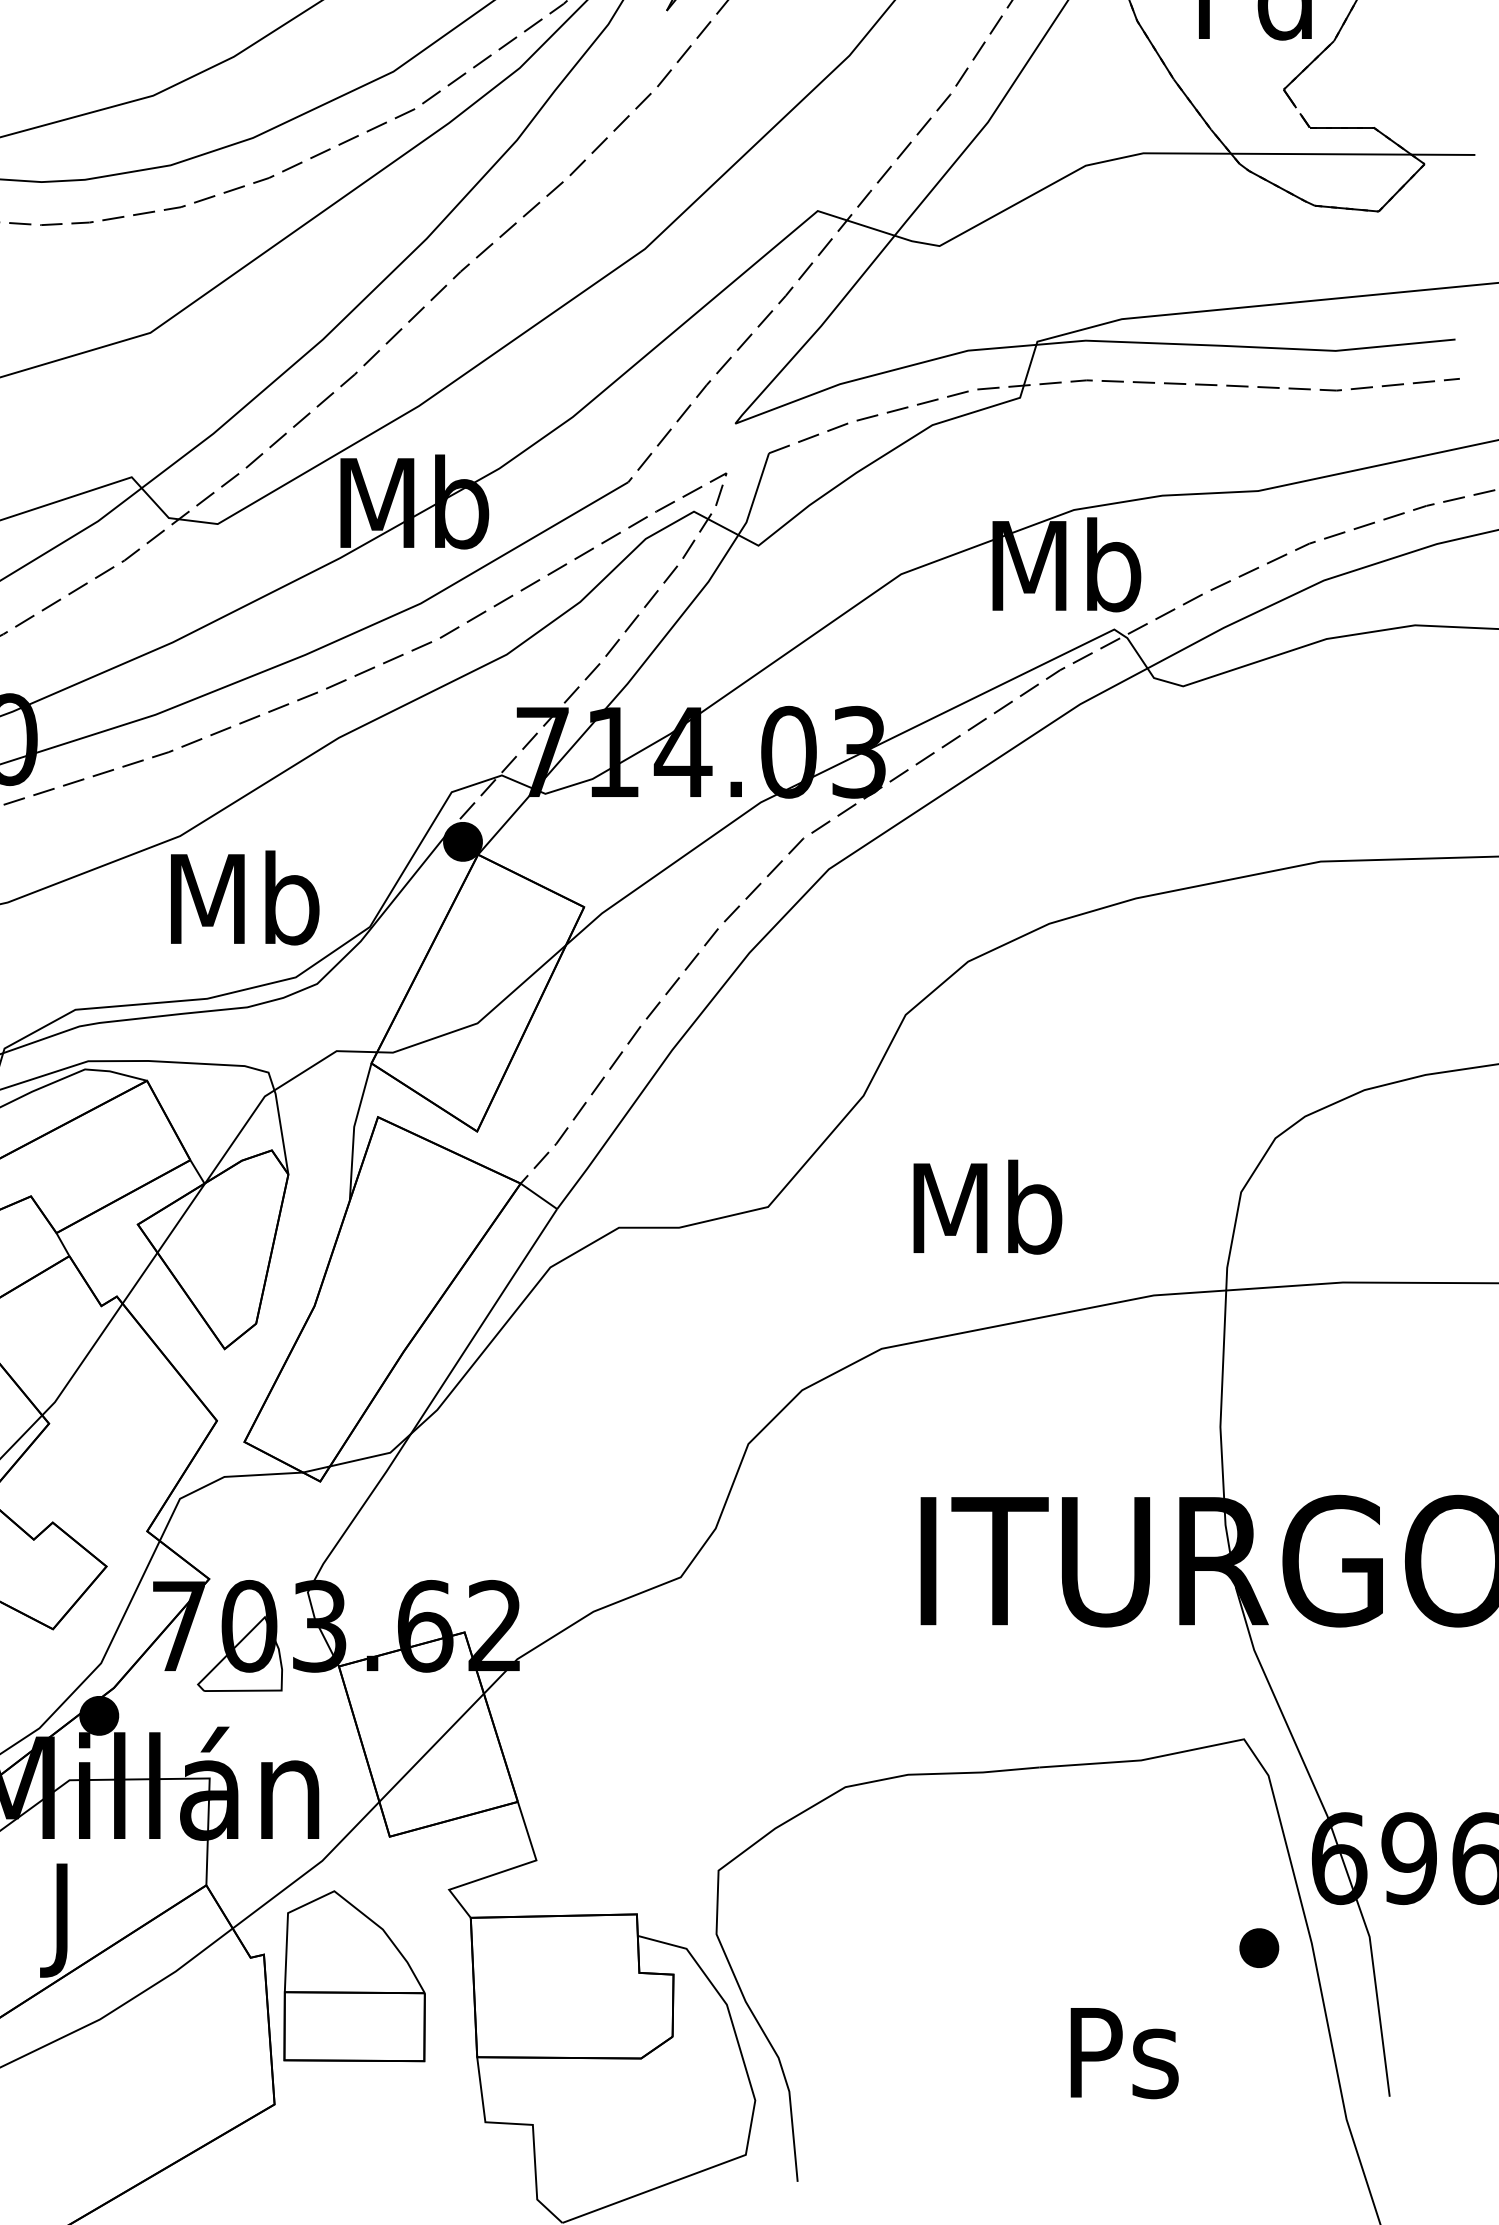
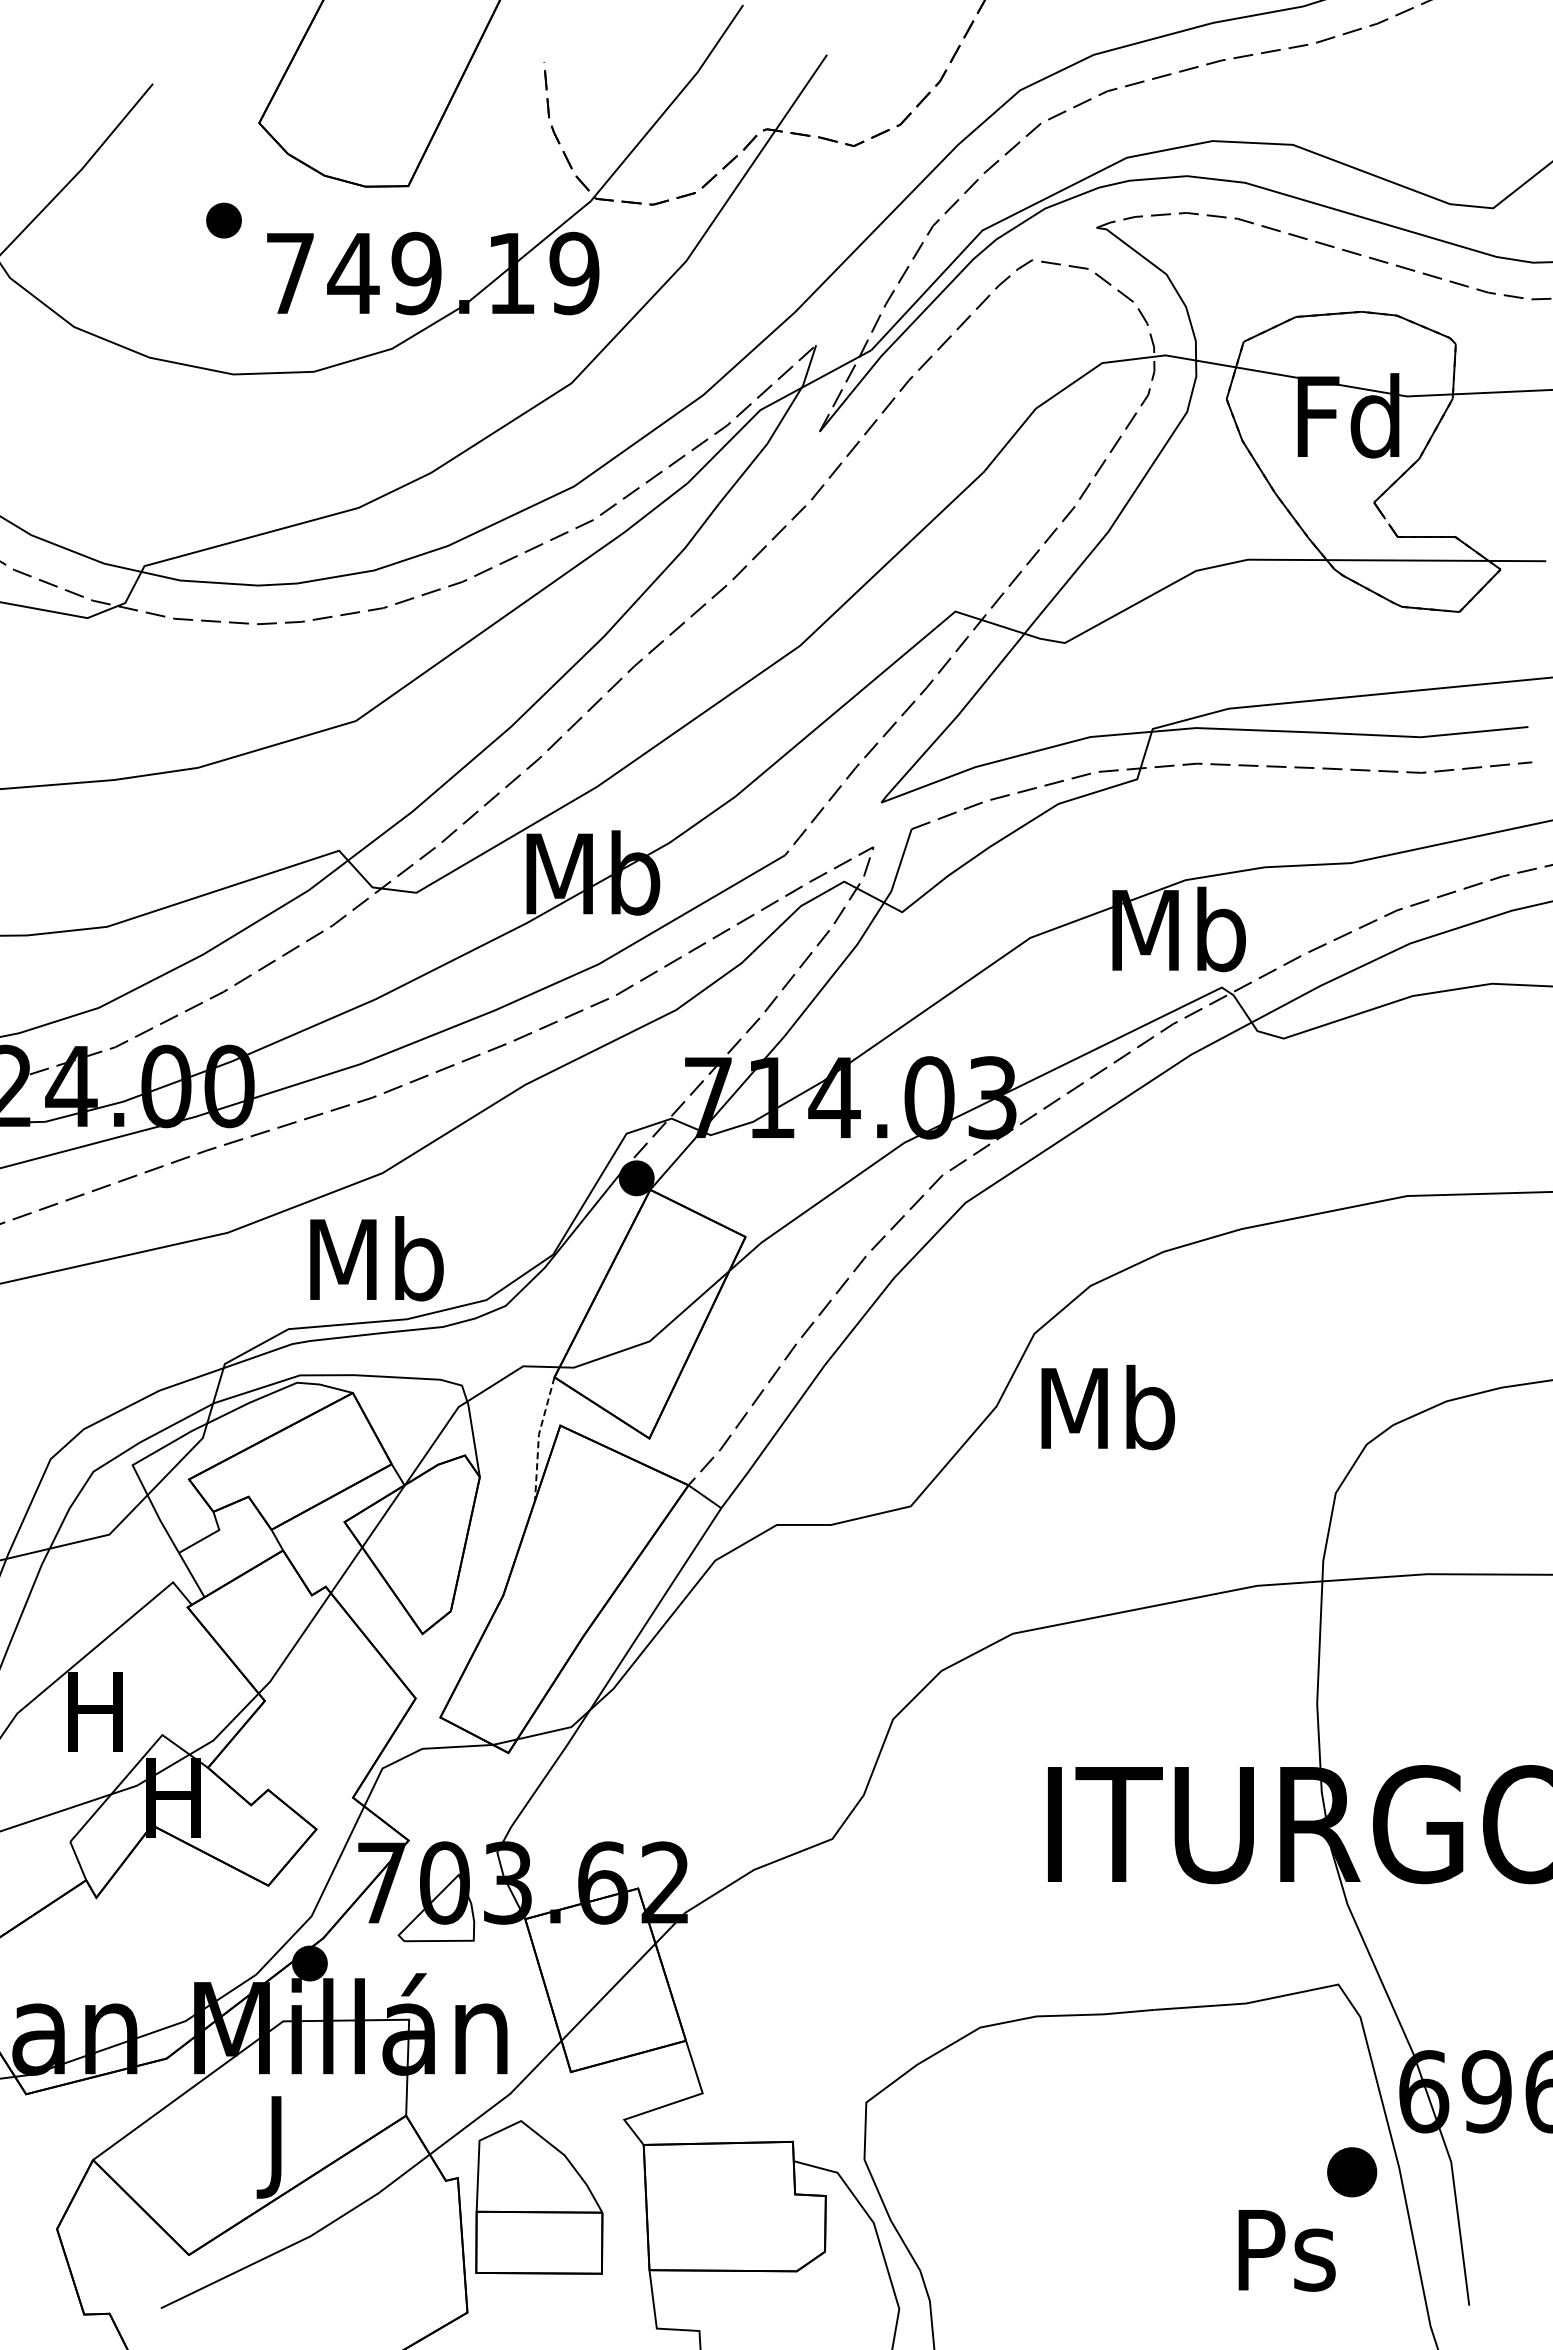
text: (244, 897) -> (376, 1258), moved
line: (353, 1130) -> (538, 1437), solid -> dashed
text: (988, 1207) -> (1108, 1407), moved
part: (1258, 1947) -> (1351, 2171), size x1.4
text: (1123, 2053) -> (1286, 2250), moved

